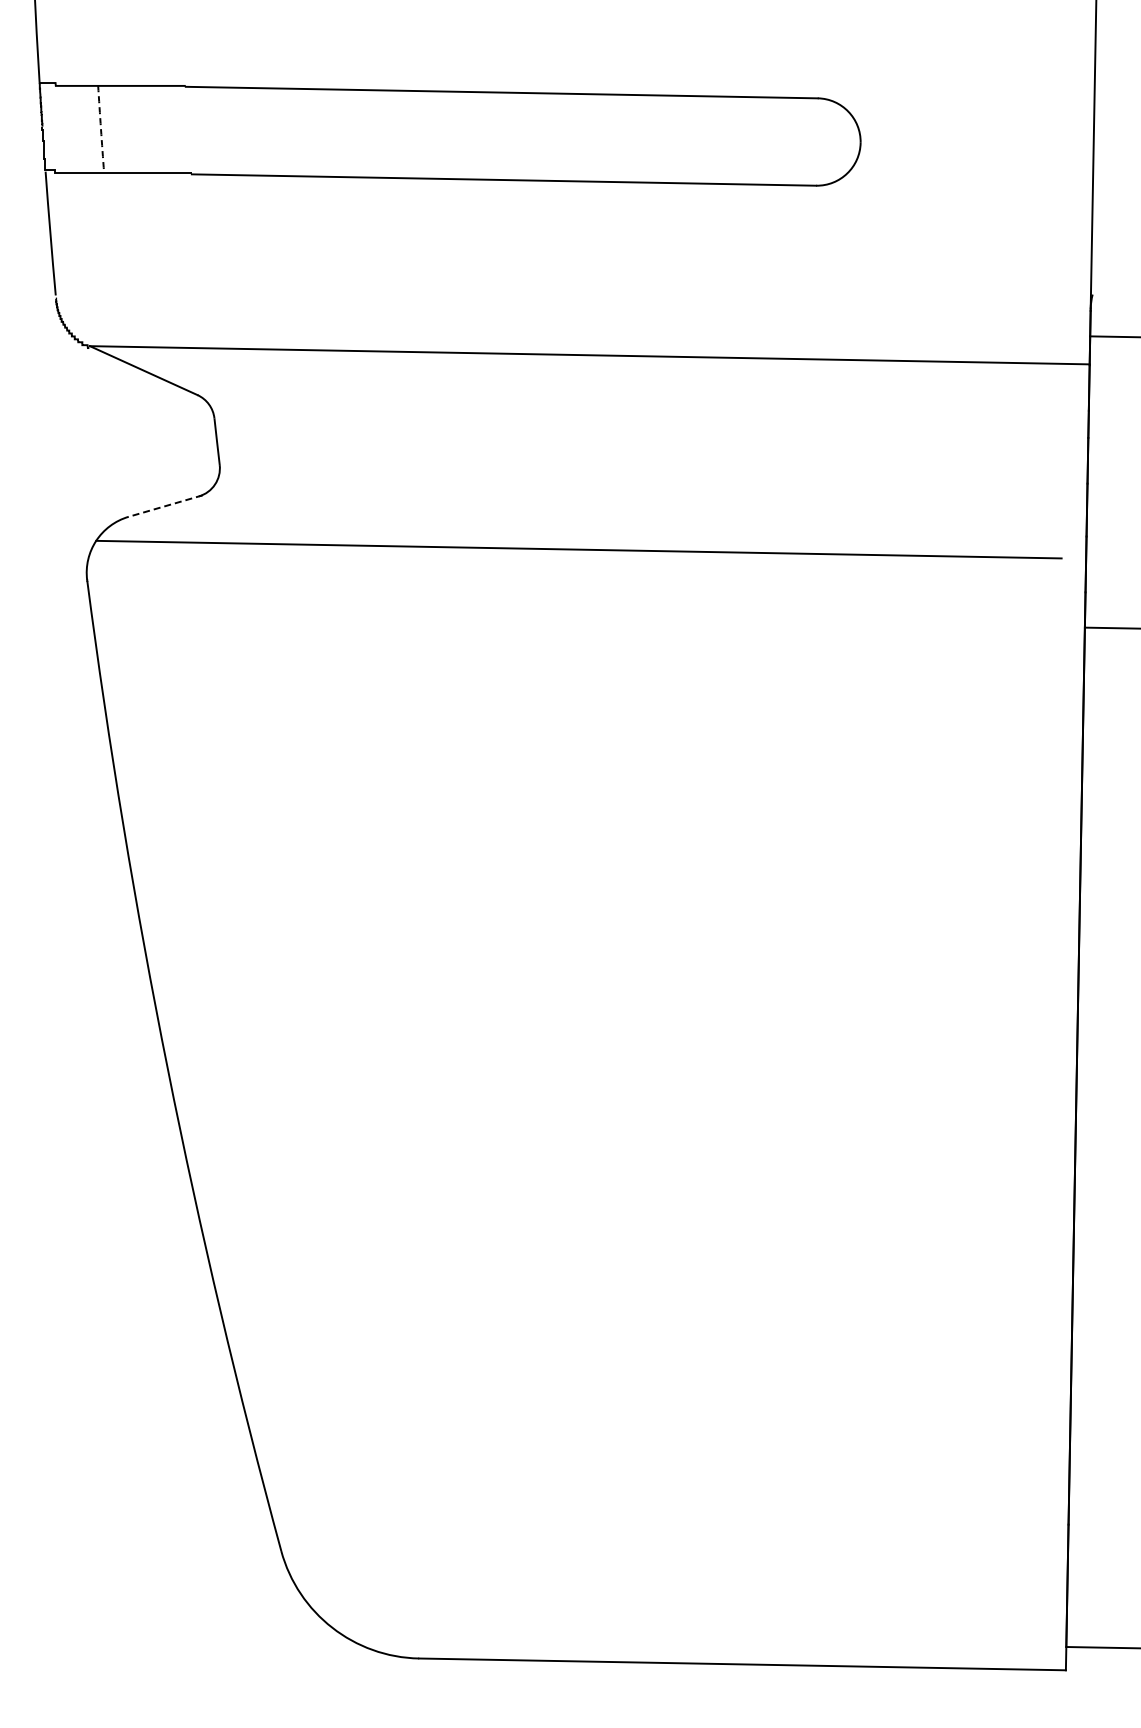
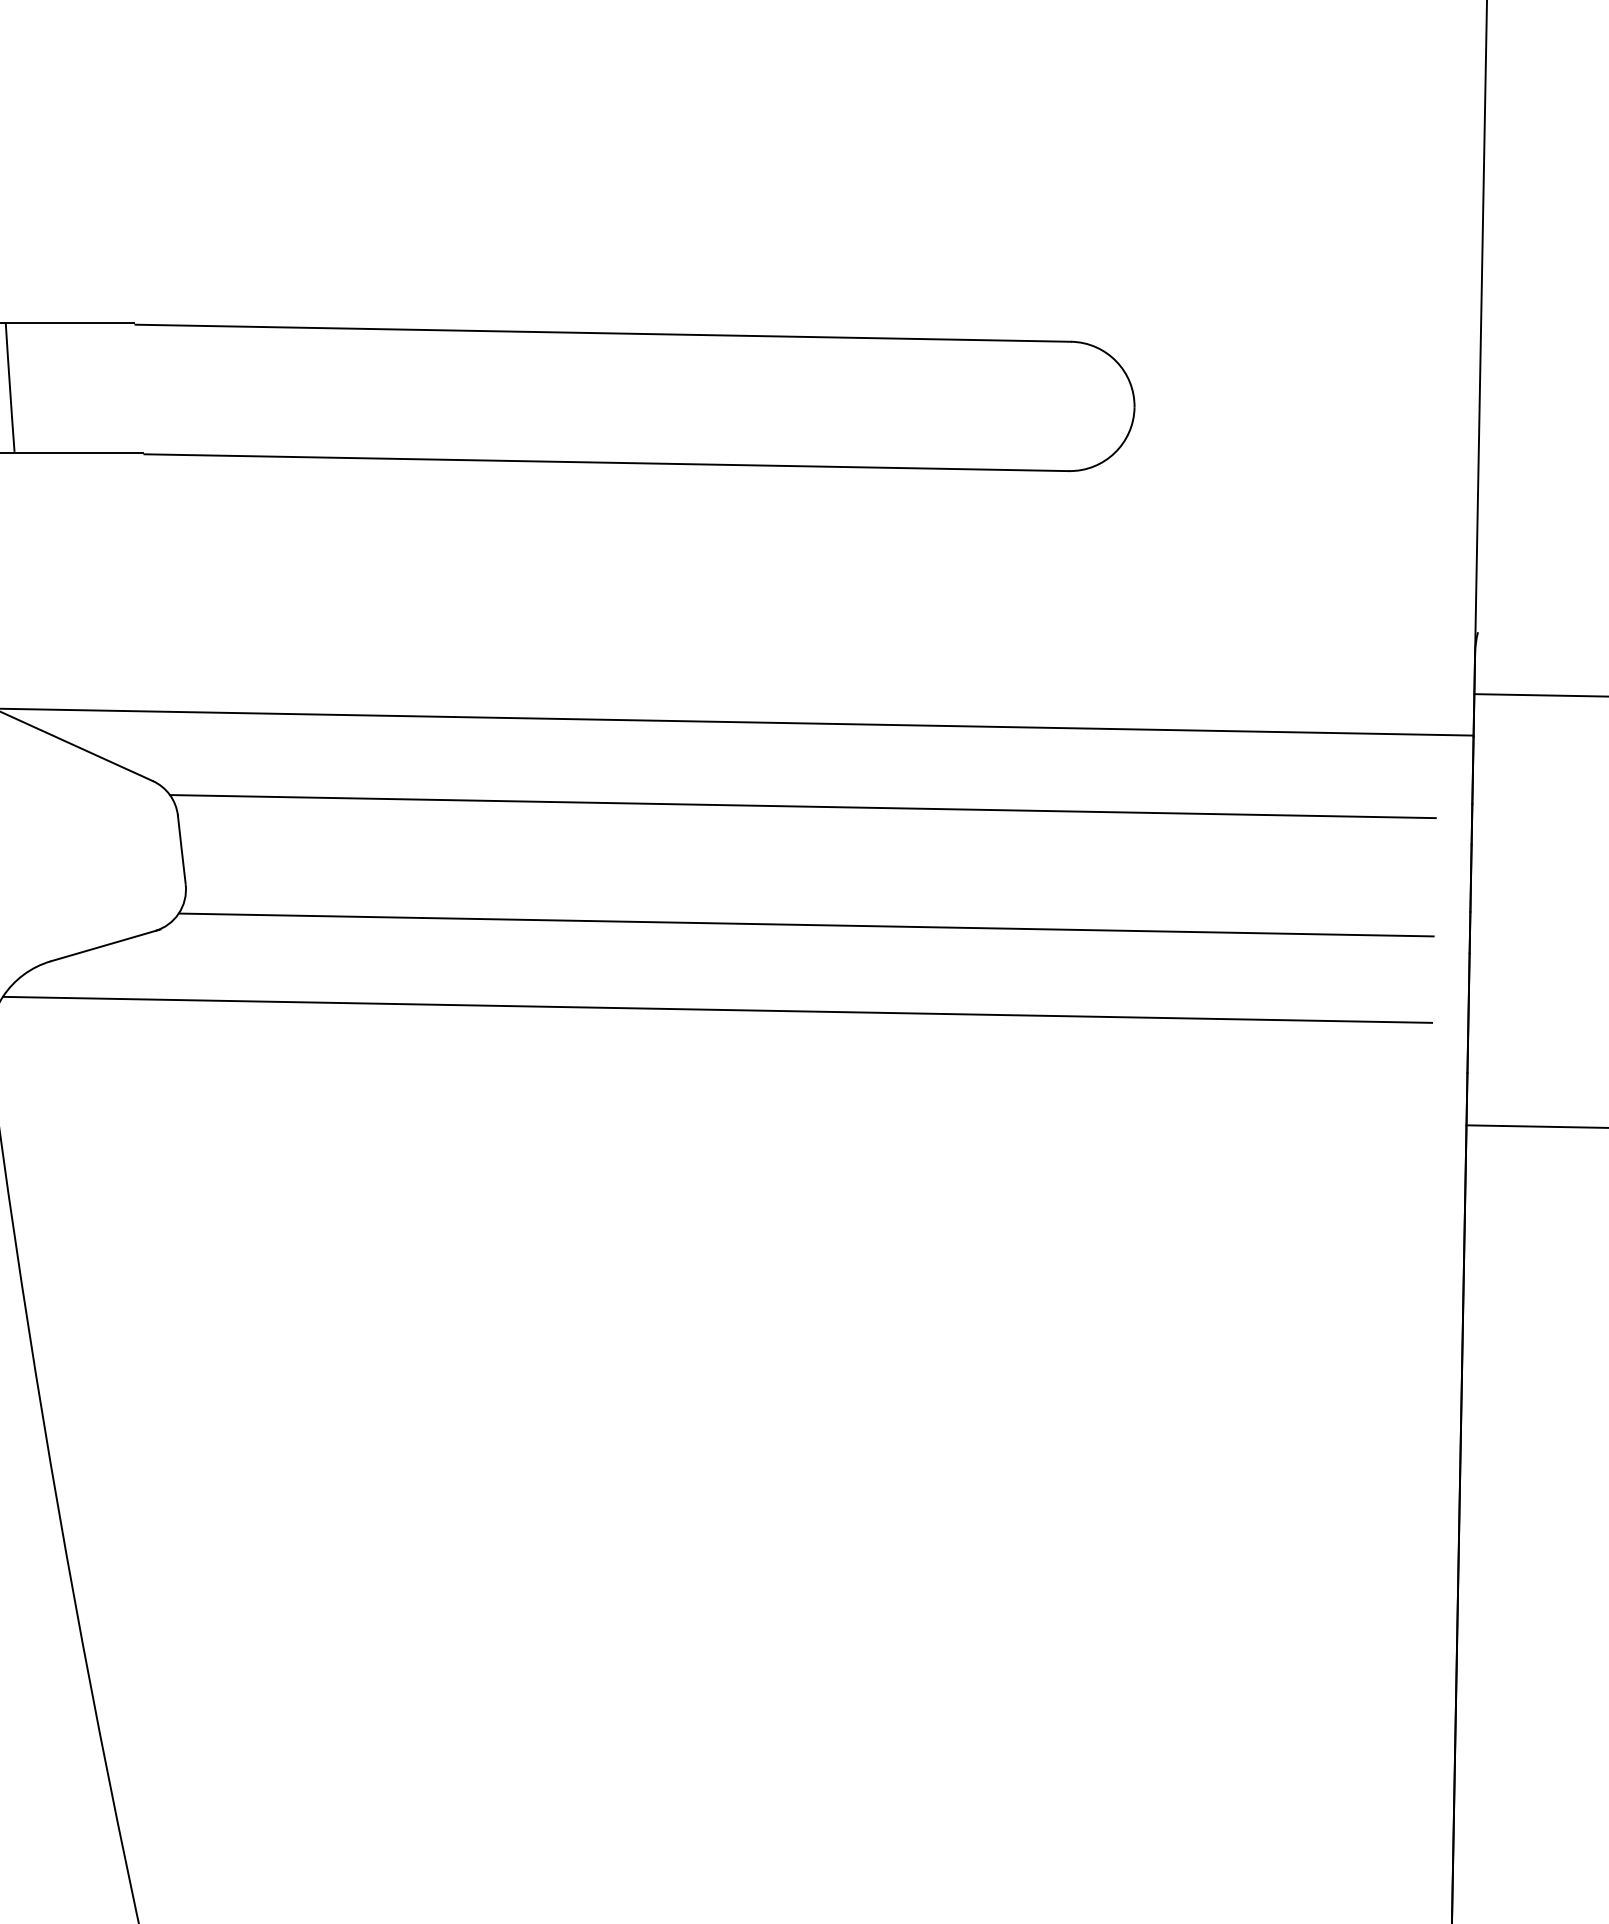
arc: (100, 128) -> (9, 386), dashed -> solid
line: (636, 412) -> (802, 806), added
line: (638, 492) -> (805, 925), added
line: (165, 506) -> (105, 945), dashed -> solid

